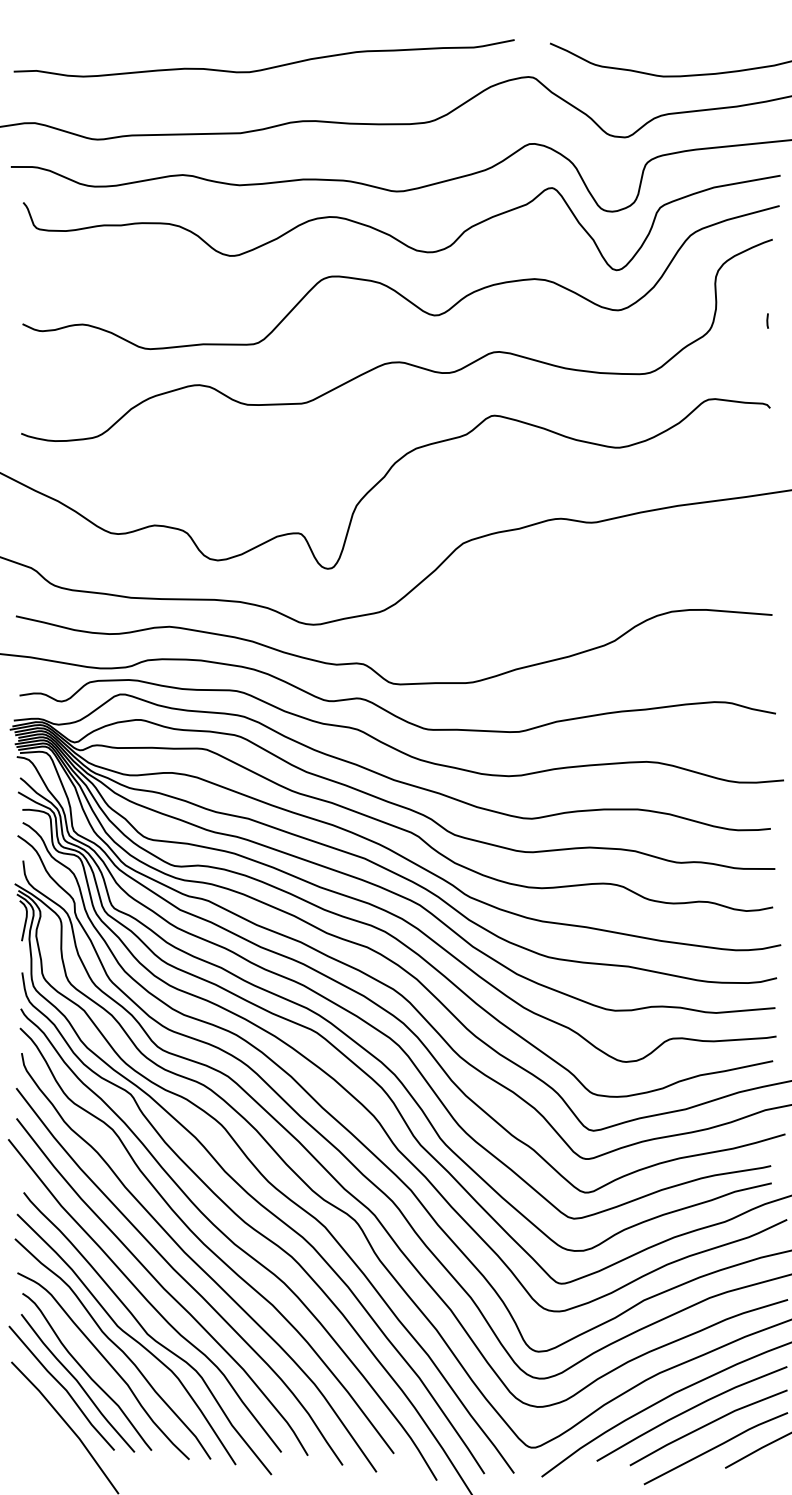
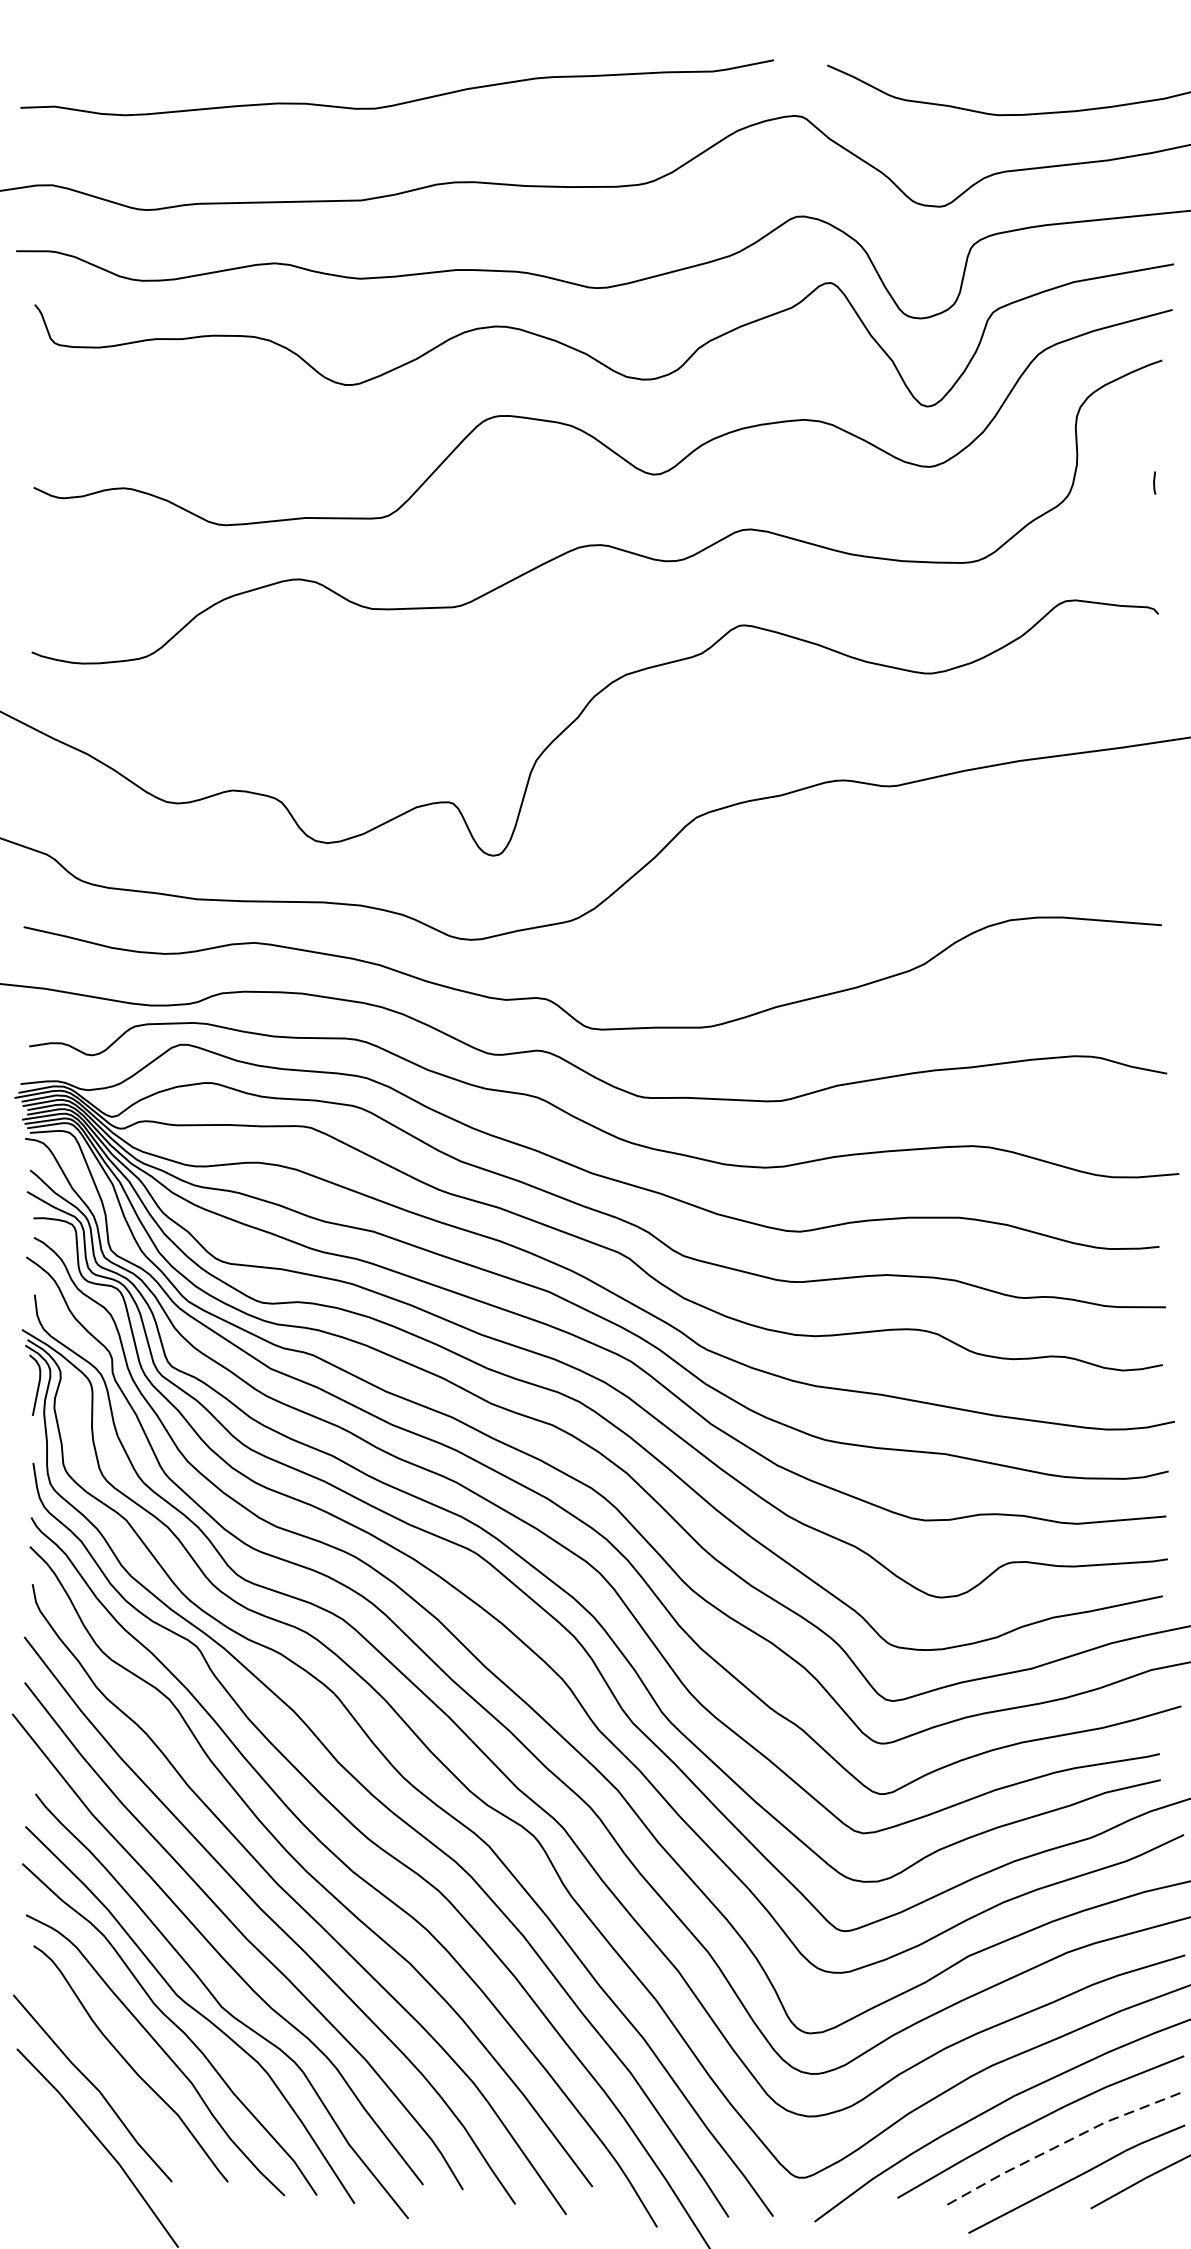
curve: (77, 1383) -> (116, 2081), removed
line: (707, 1424) -> (1064, 2142), solid -> dashed

